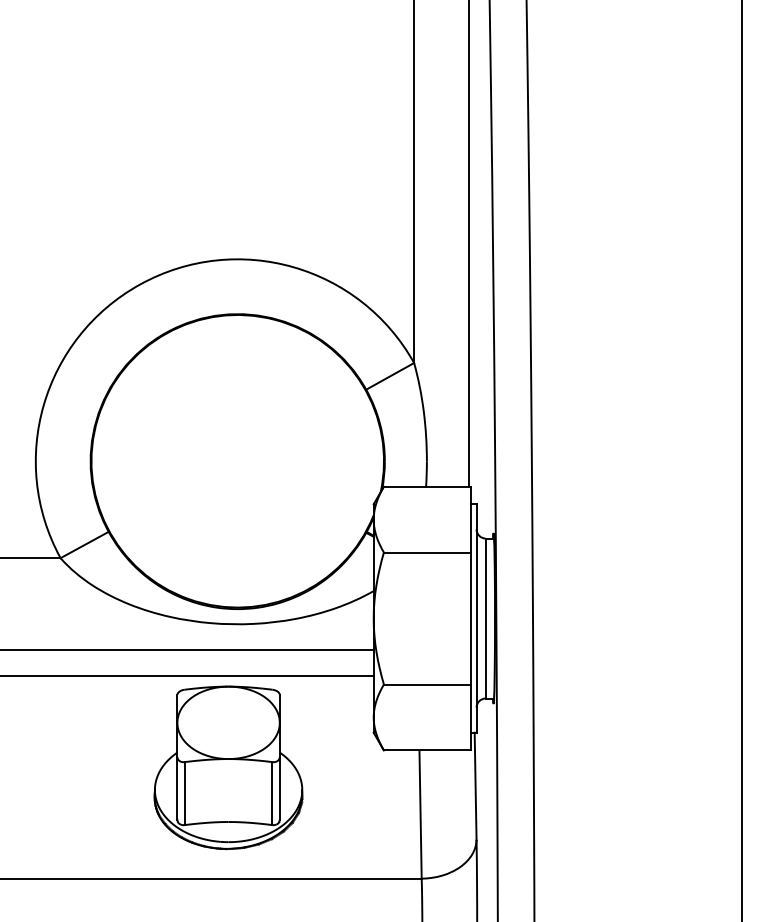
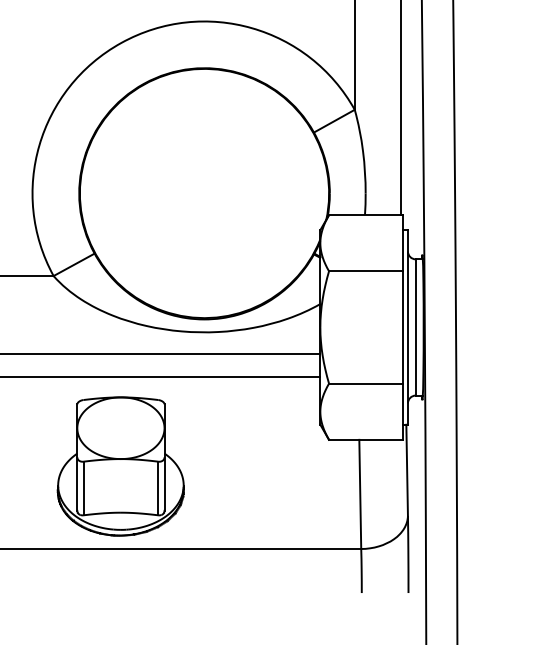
part: (228, 767) -> (120, 466), moved

